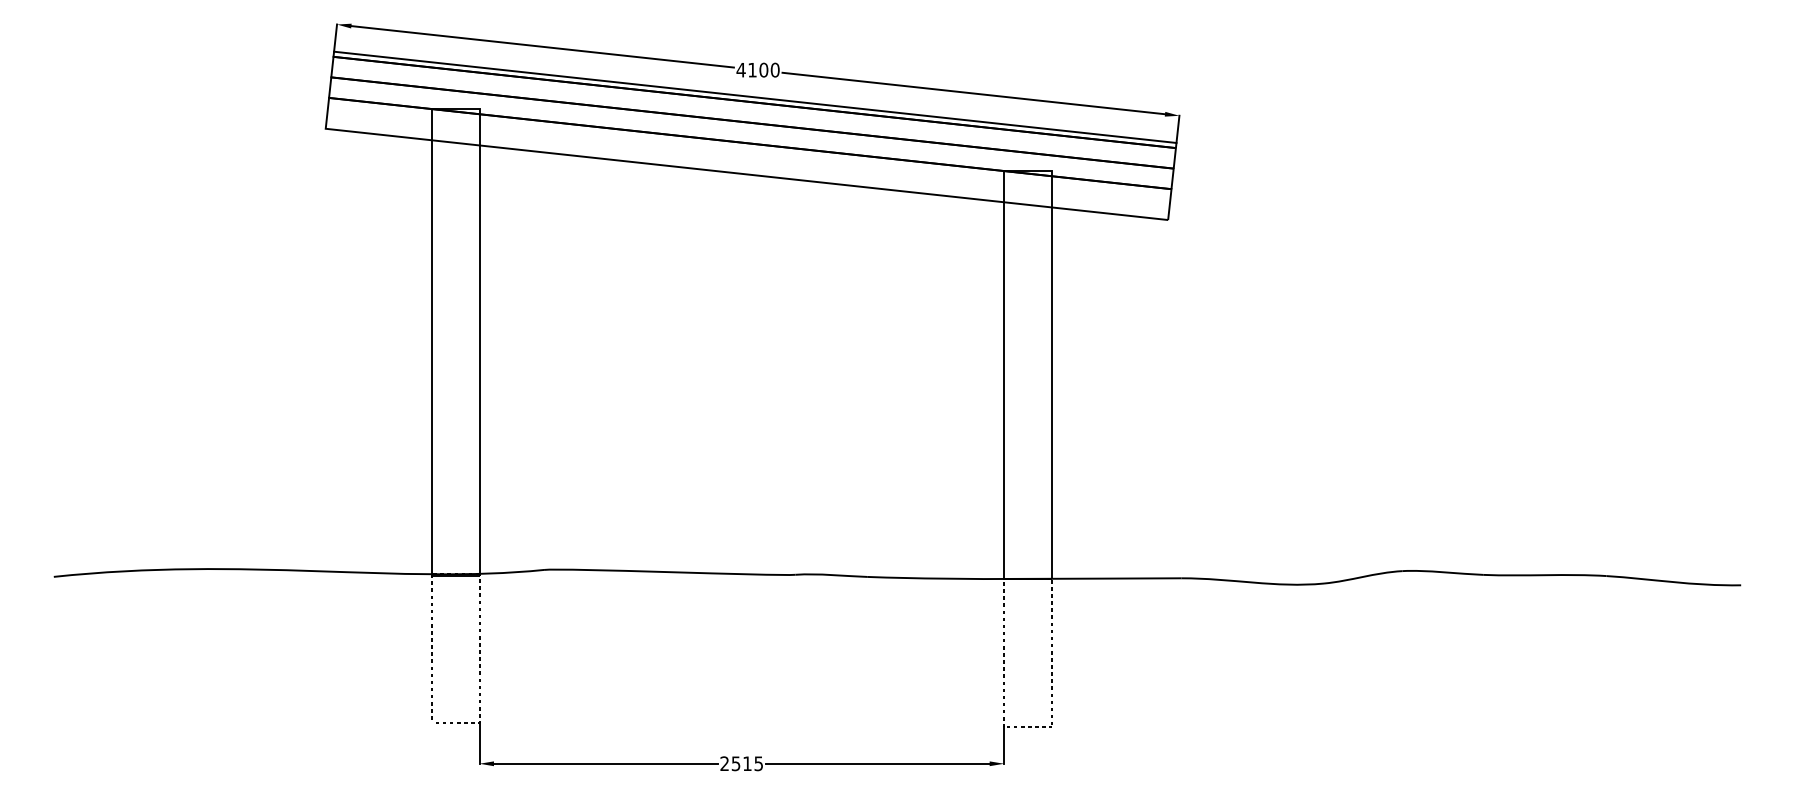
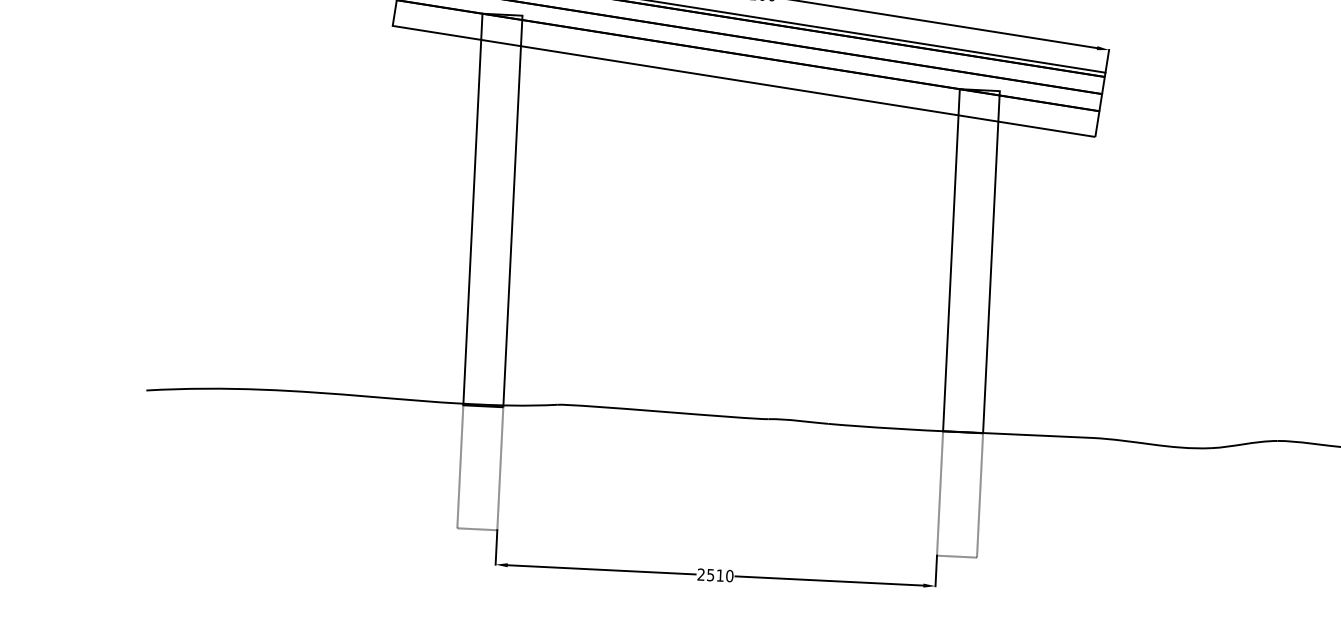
text: (758, 763) -> (729, 575), 2515 -> 2510

